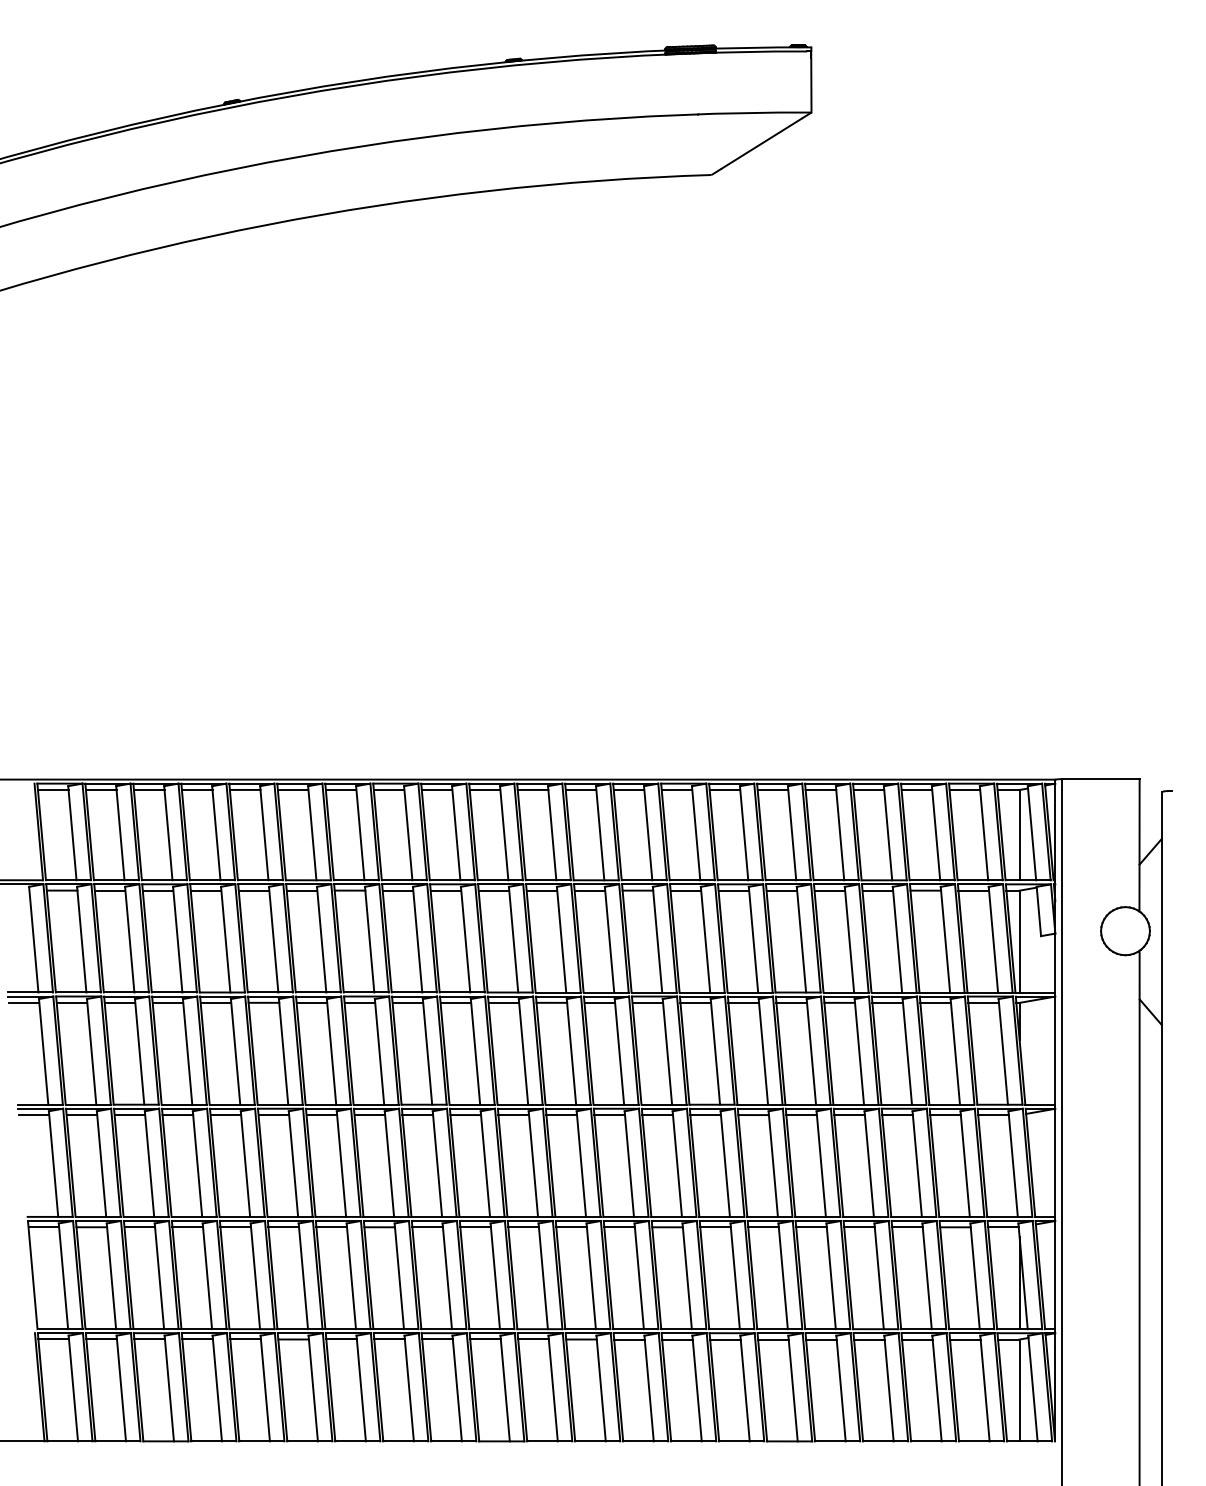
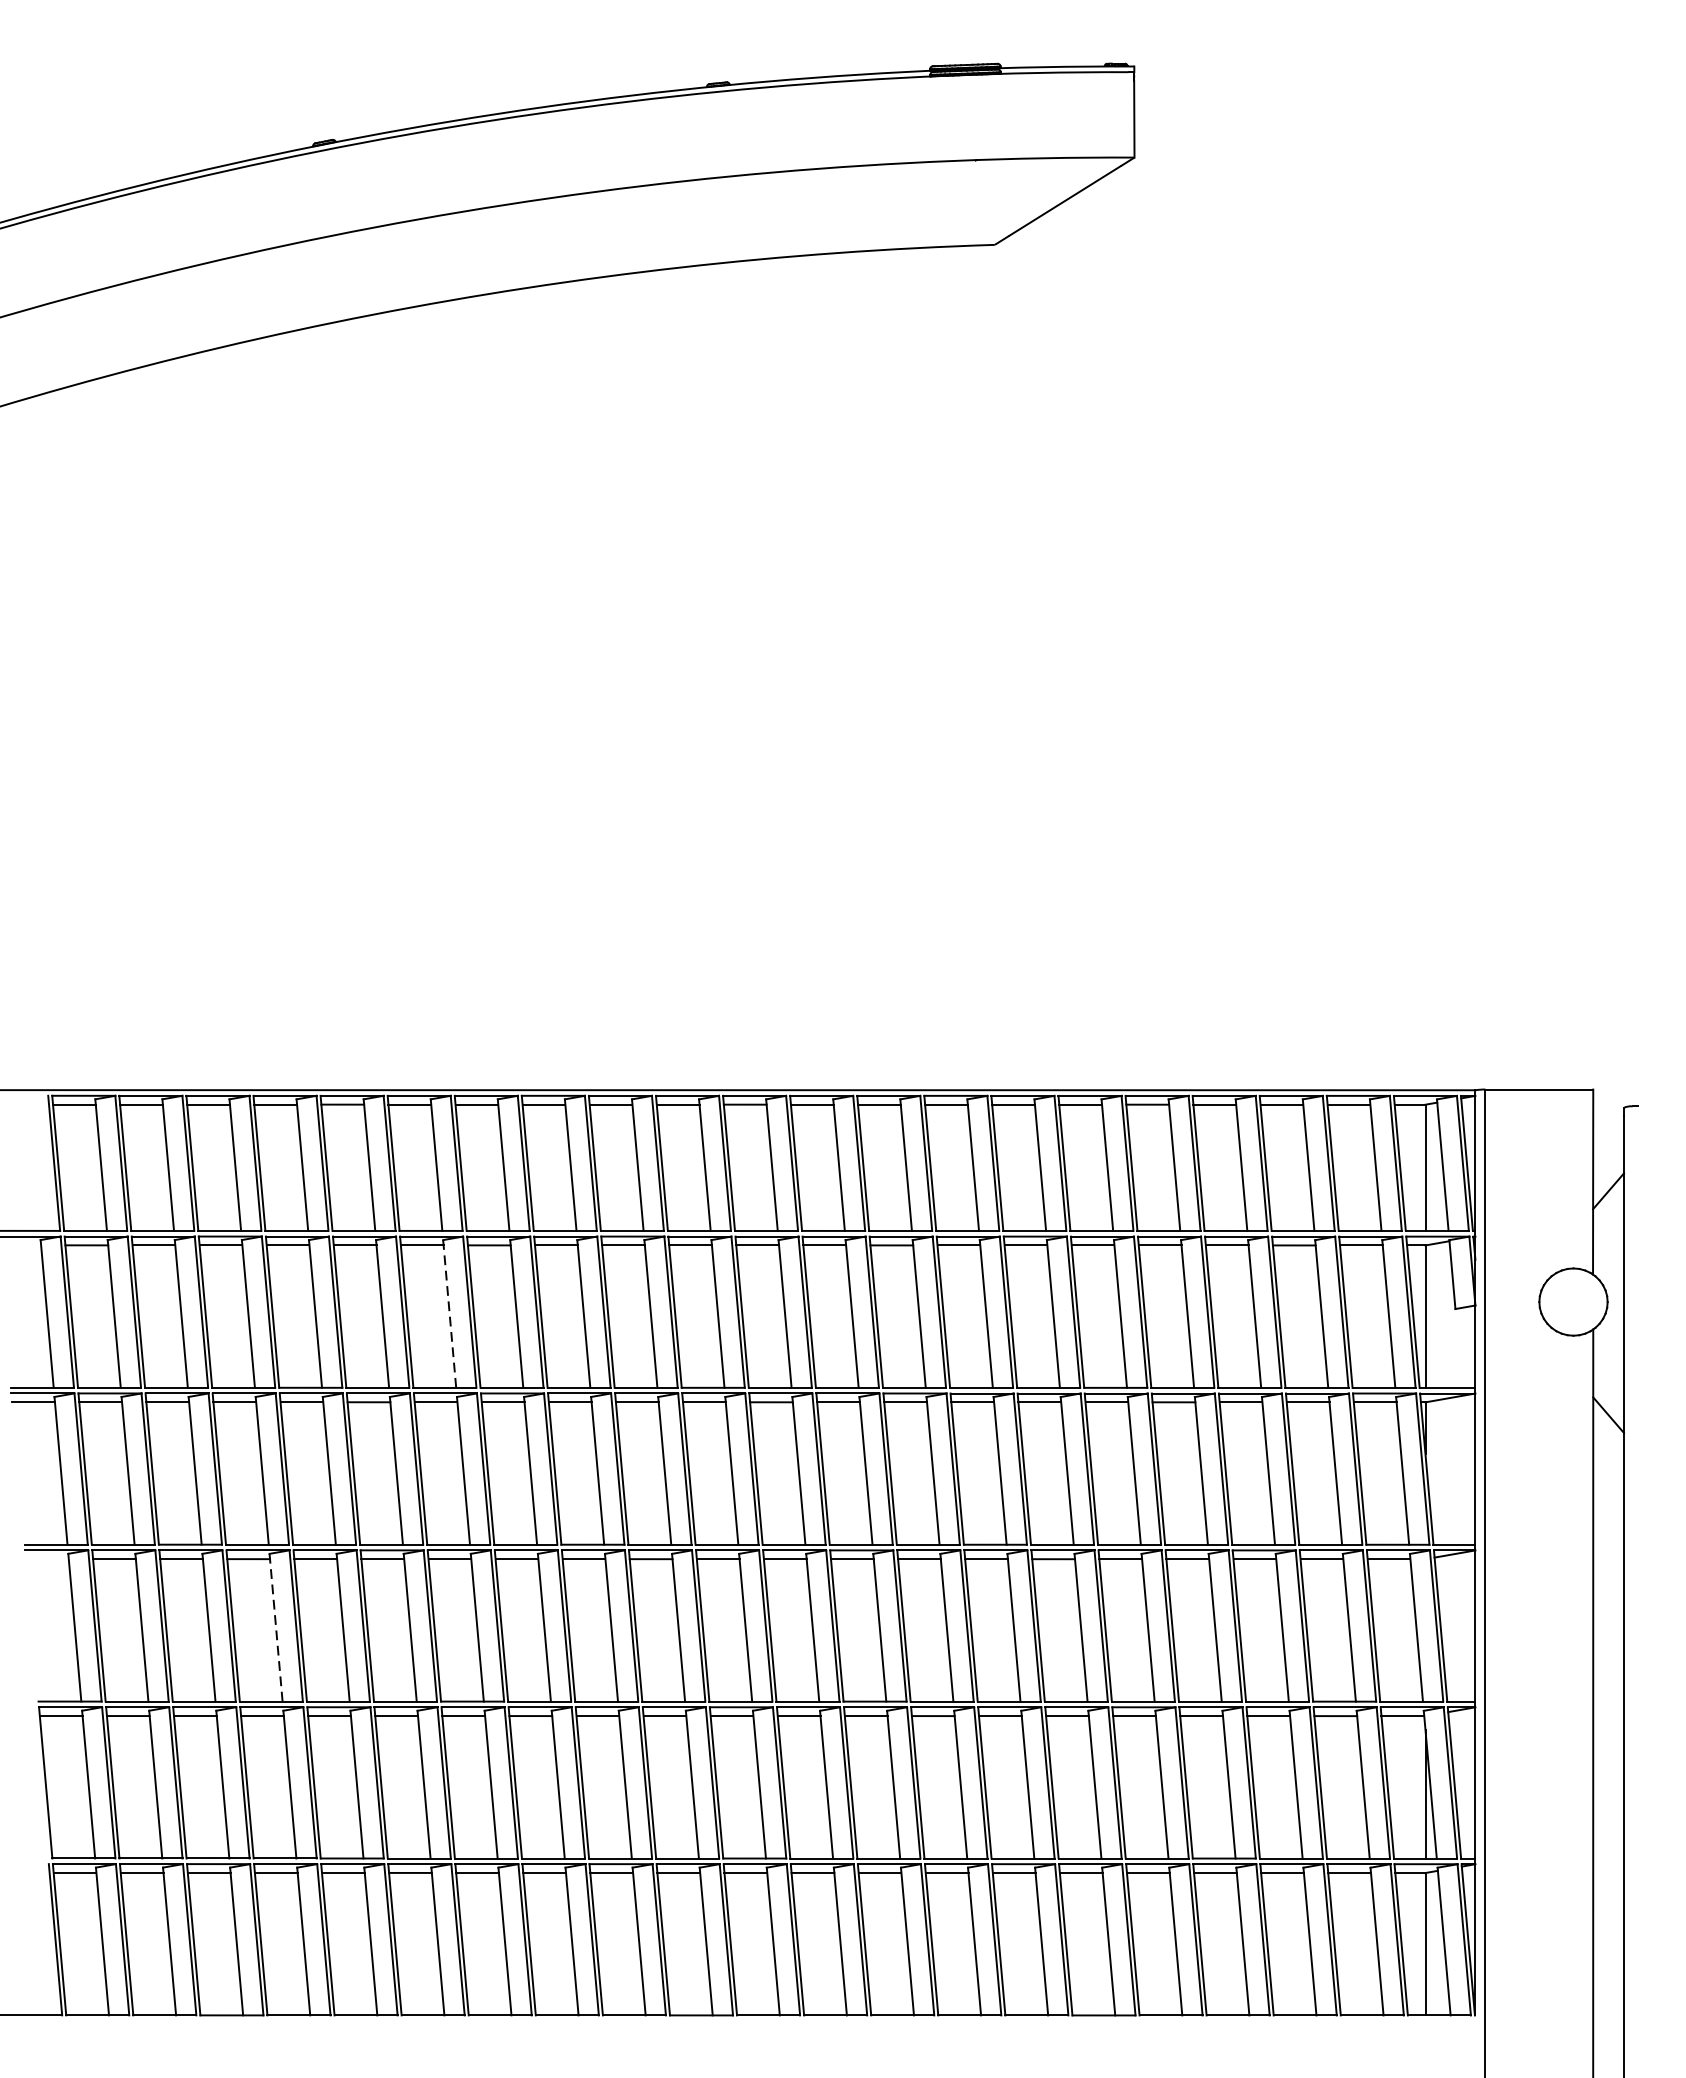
line: (321, 940) -> (449, 1315), solid -> dashed
line: (33, 1115) -> (46, 1559), removed
line: (197, 1164) -> (276, 1628), solid -> dashed

